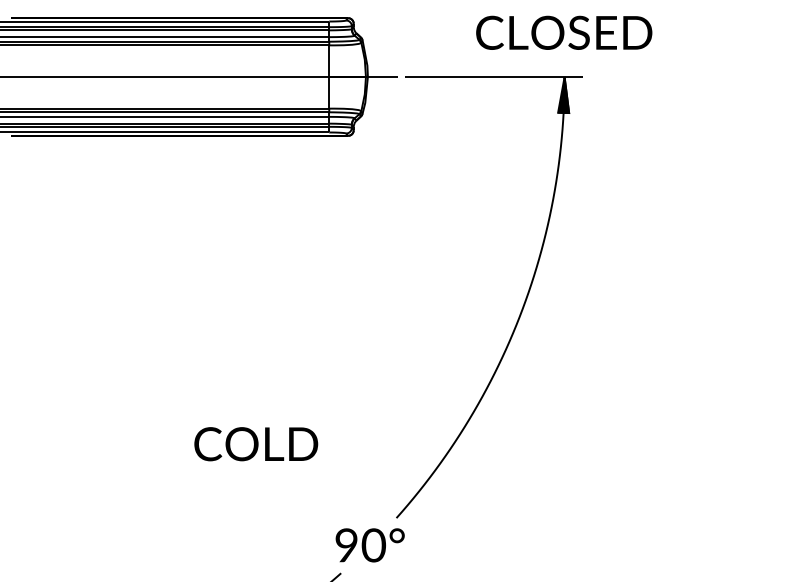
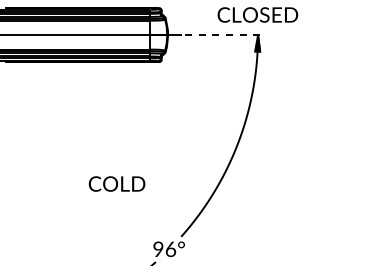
line: (495, 77) -> (226, 35), solid -> dashed
text: (254, 443) -> (116, 183), moved
text: (373, 543) -> (170, 248), 90° -> 96°

